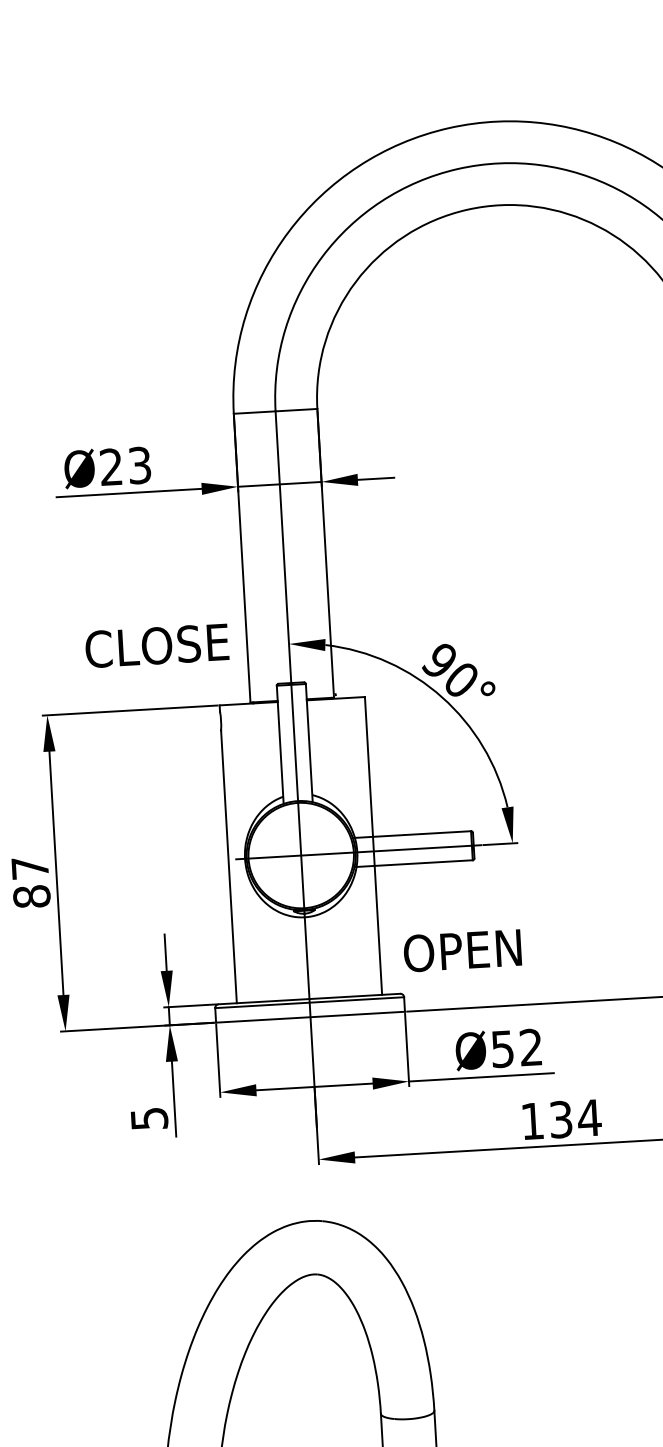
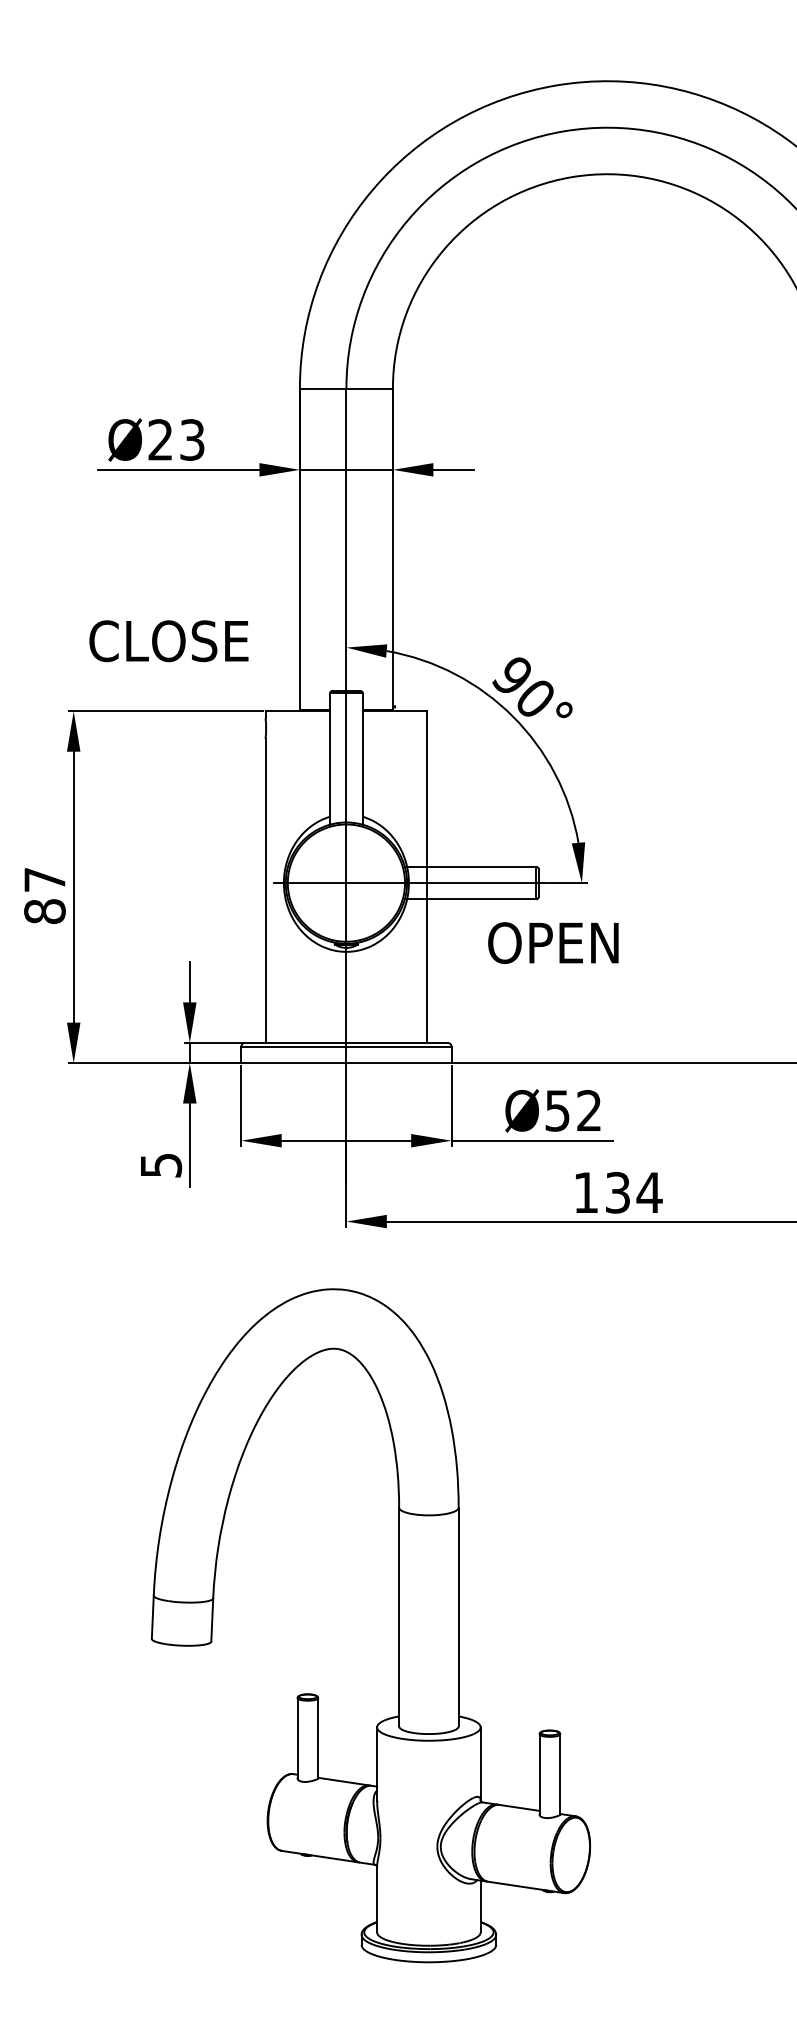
text: (156, 646) -> (168, 641), moved
text: (462, 950) -> (553, 942), moved

